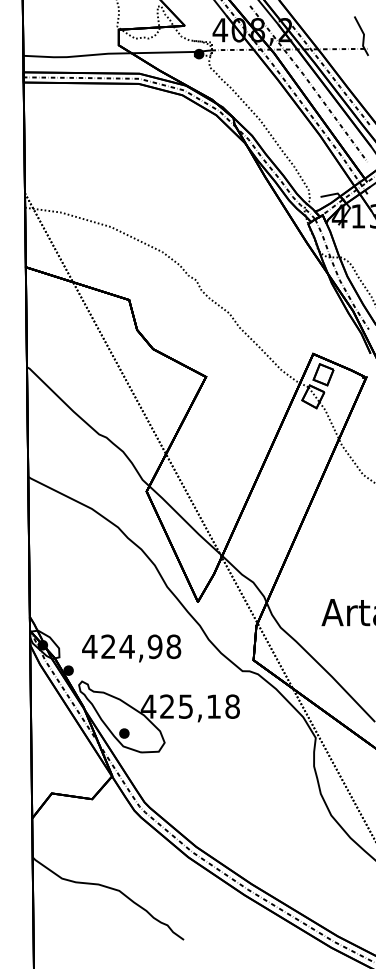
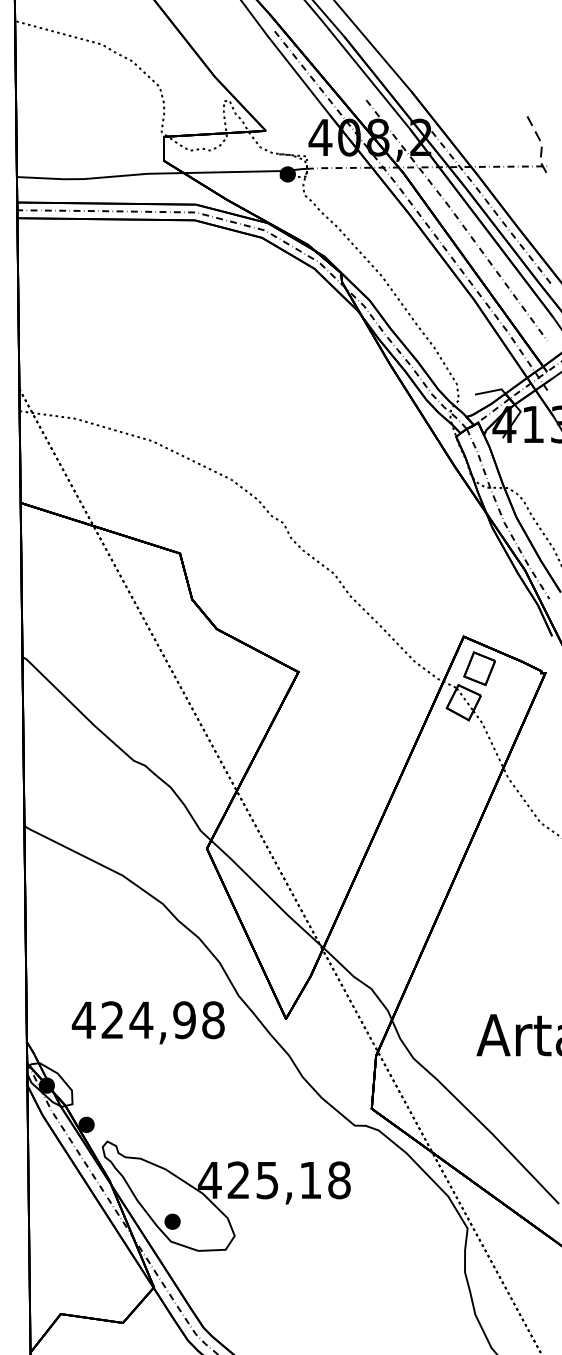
line: (363, 36) -> (541, 147), solid -> dashed
text: (131, 648) -> (148, 1022), moved

